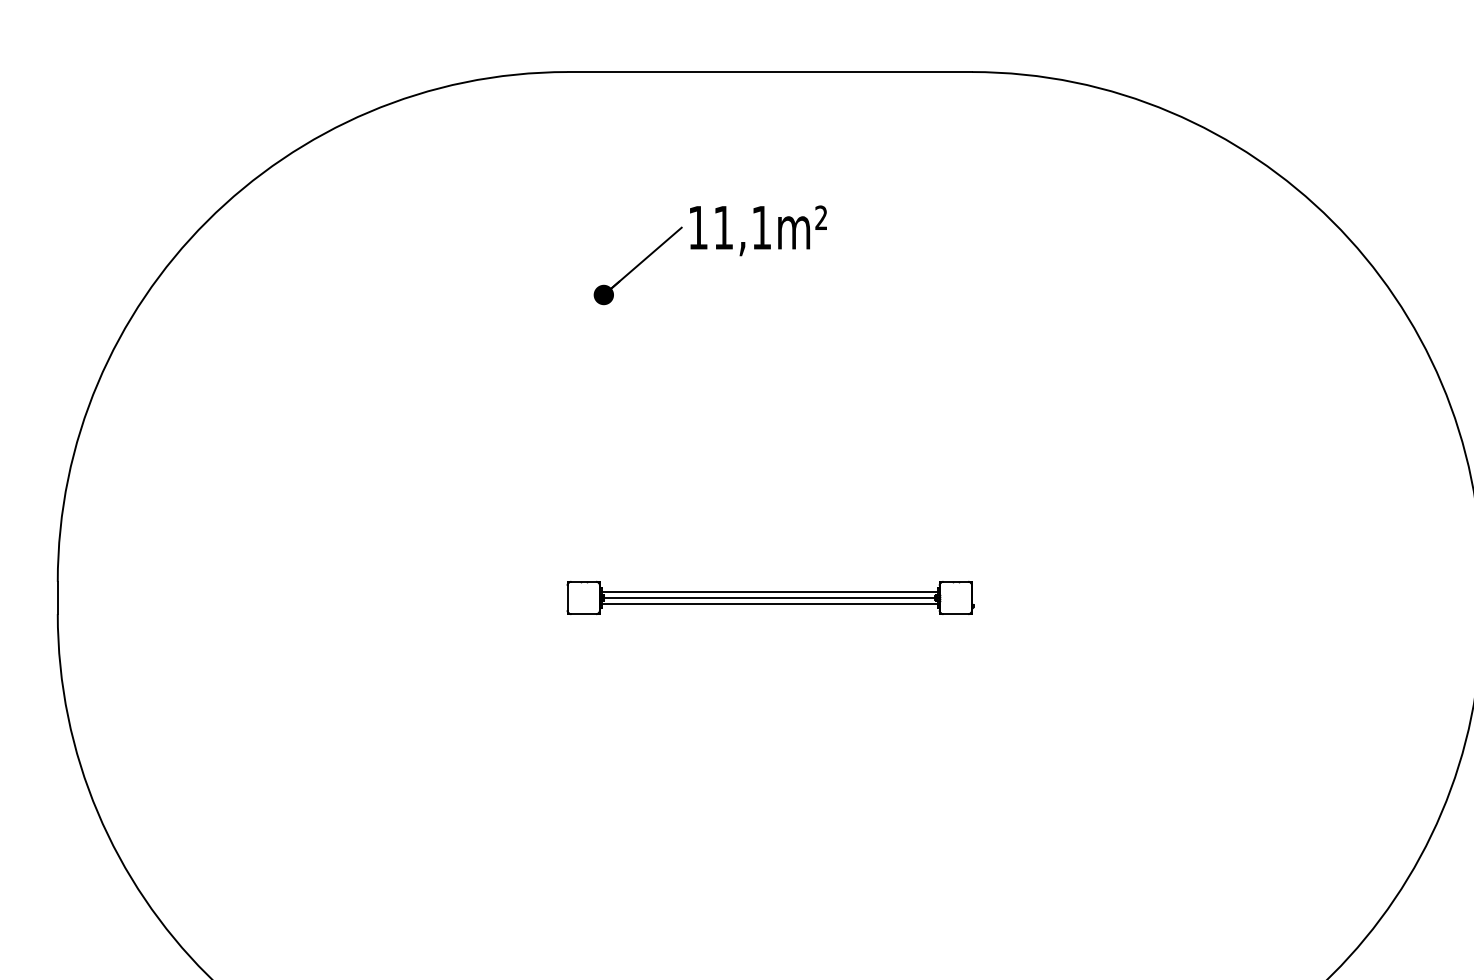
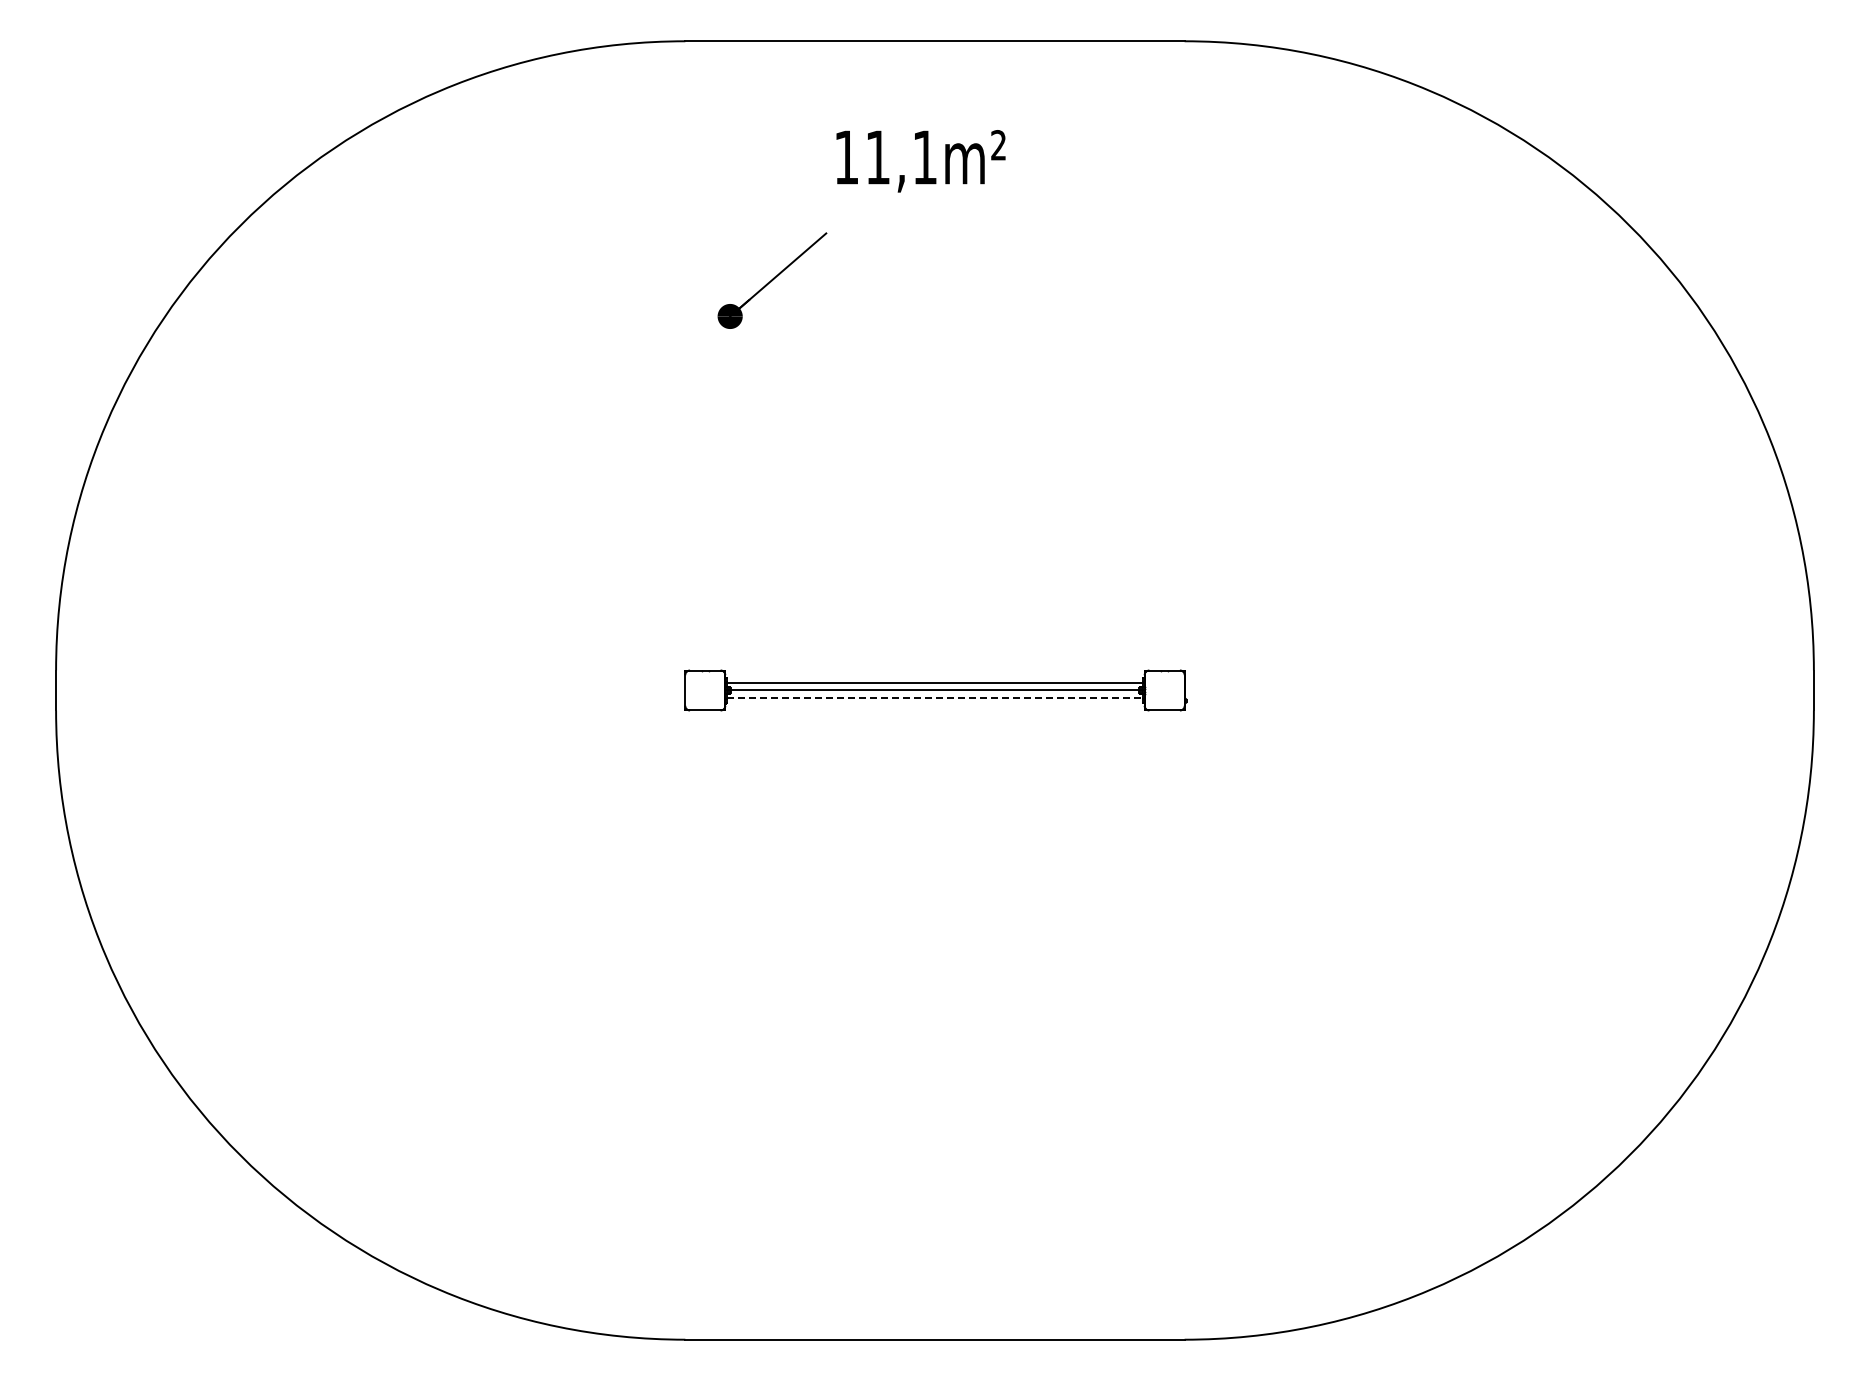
text: (758, 231) -> (920, 161), moved
line: (770, 603) -> (935, 697), solid -> dashed

